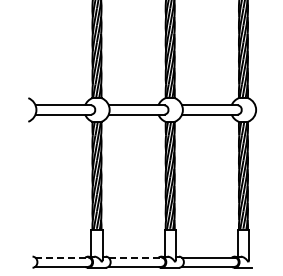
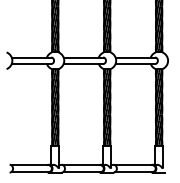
line: (62, 257) -> (30, 165), dashed -> solid
line: (135, 257) -> (82, 165), dashed -> solid

